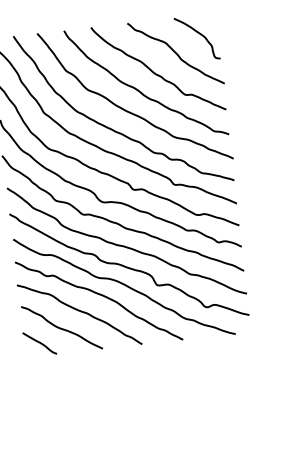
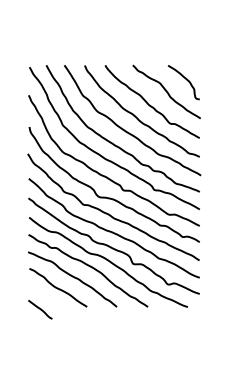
curve: (39, 343) -> (40, 309), moved

